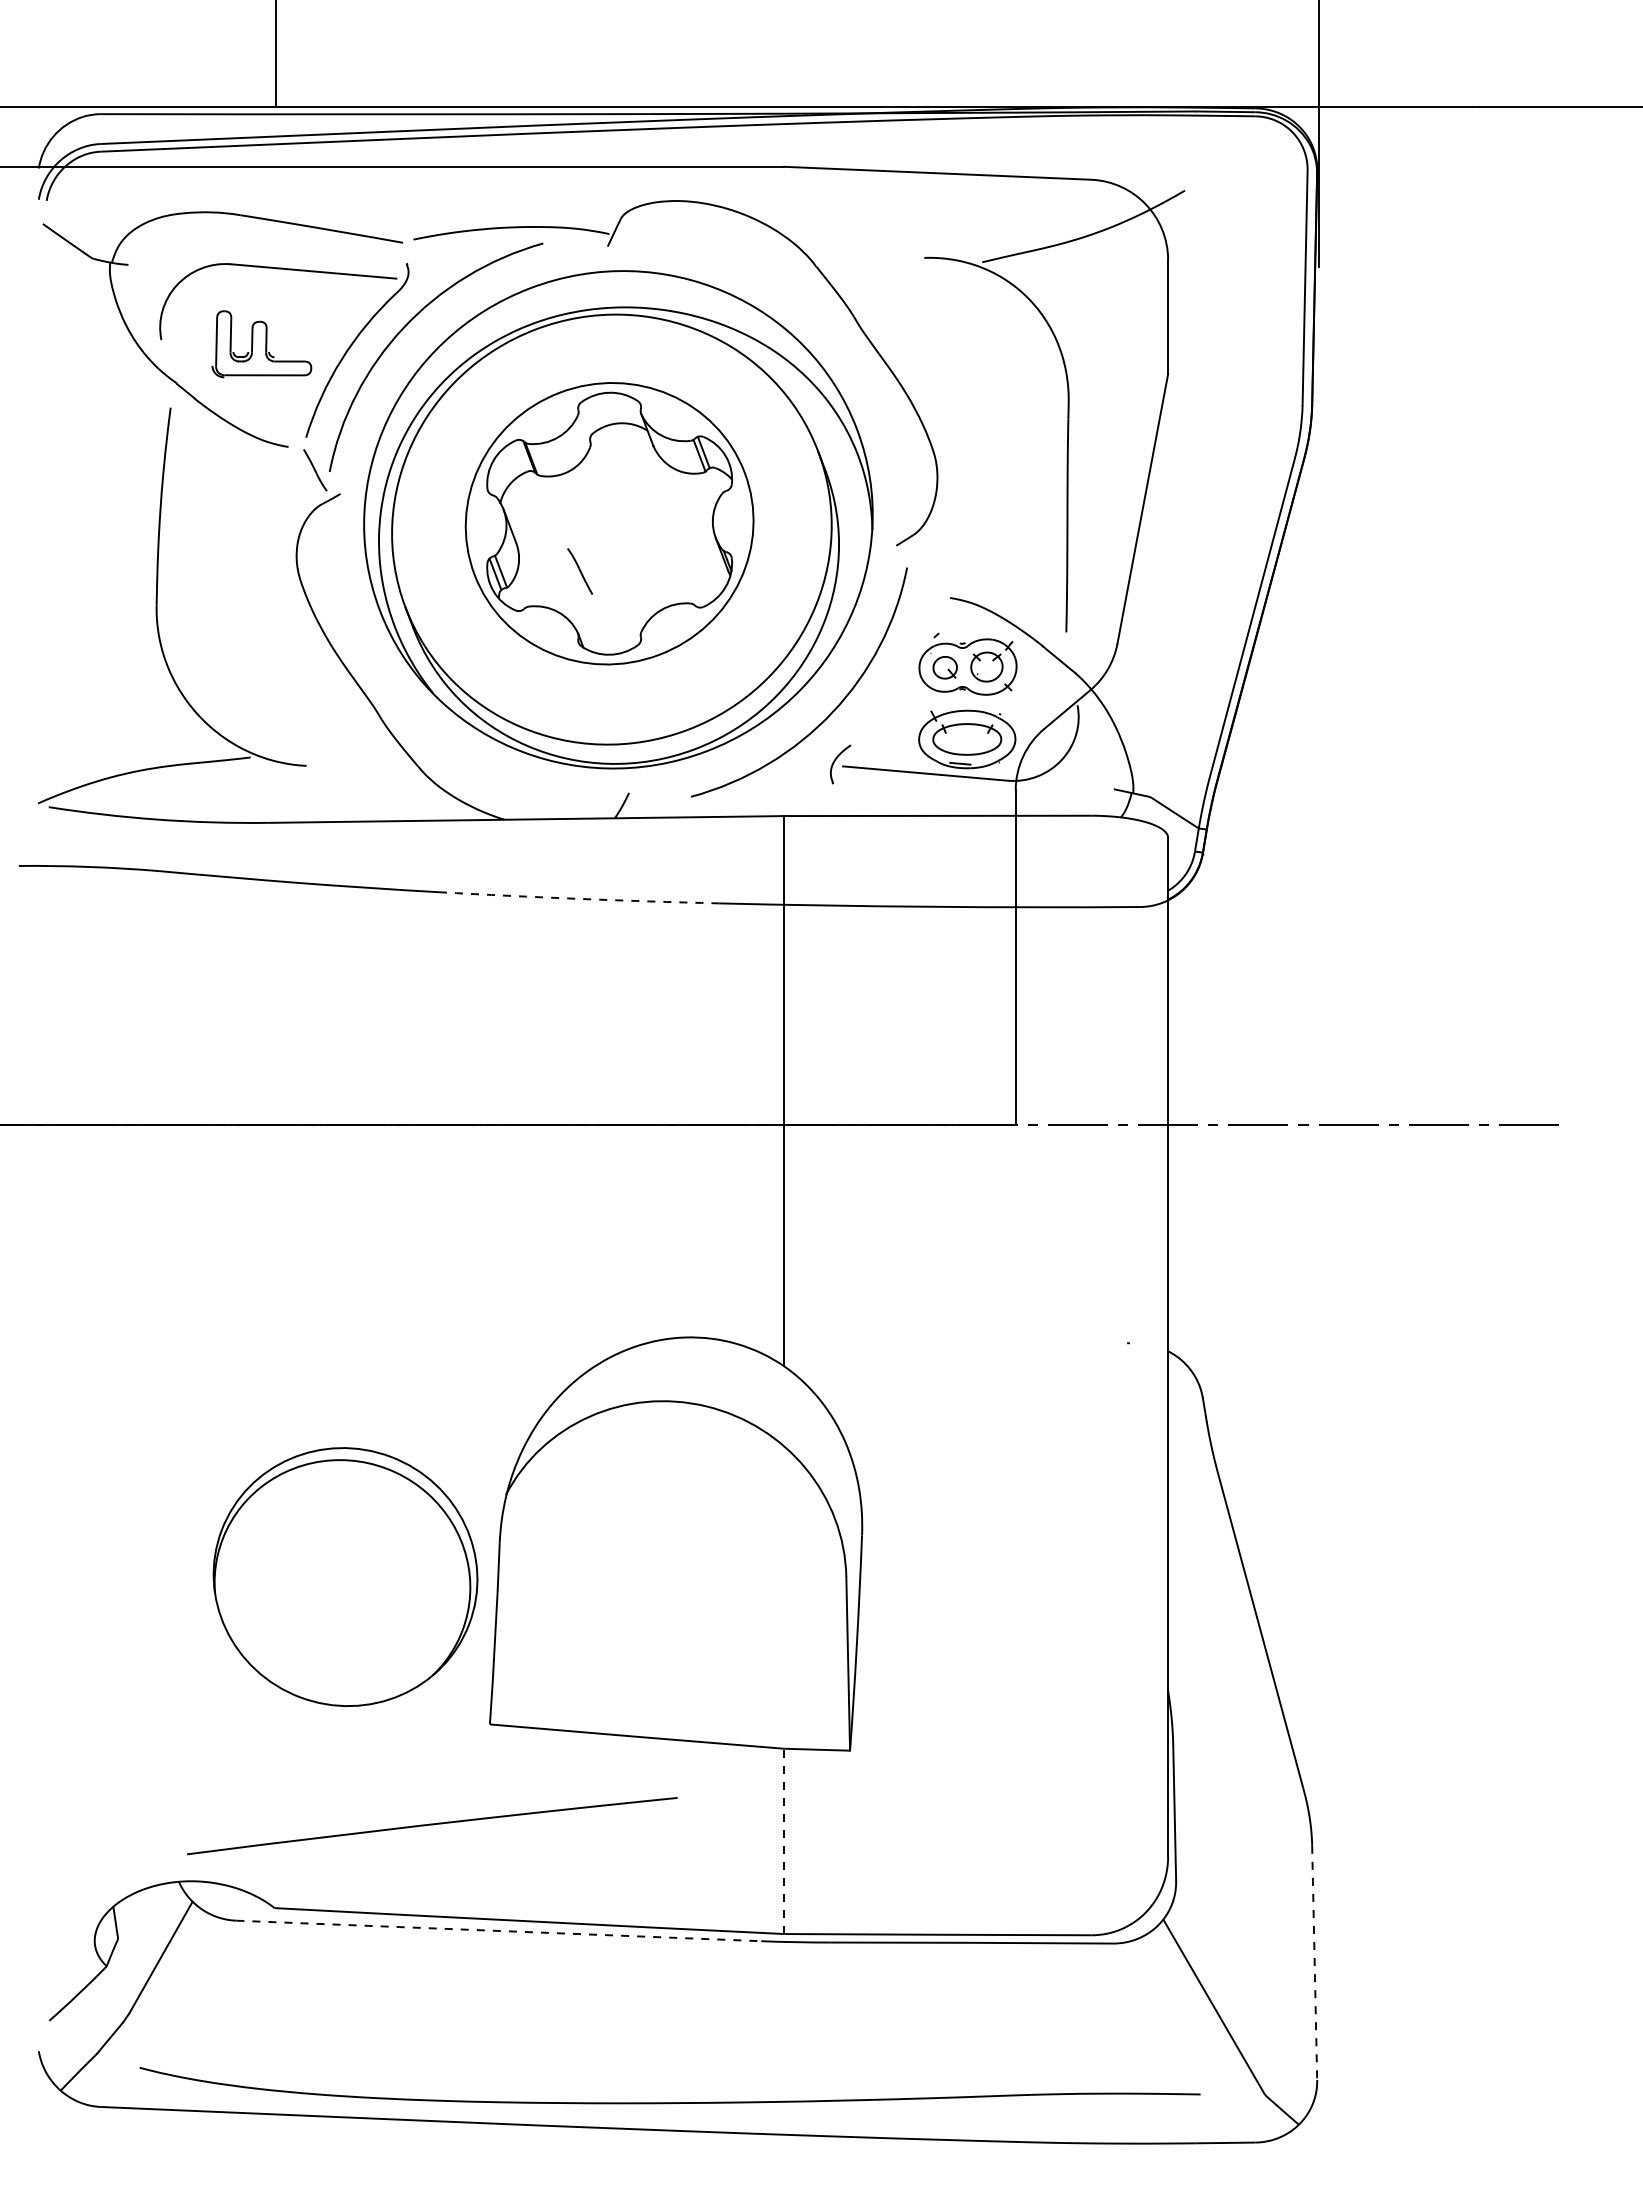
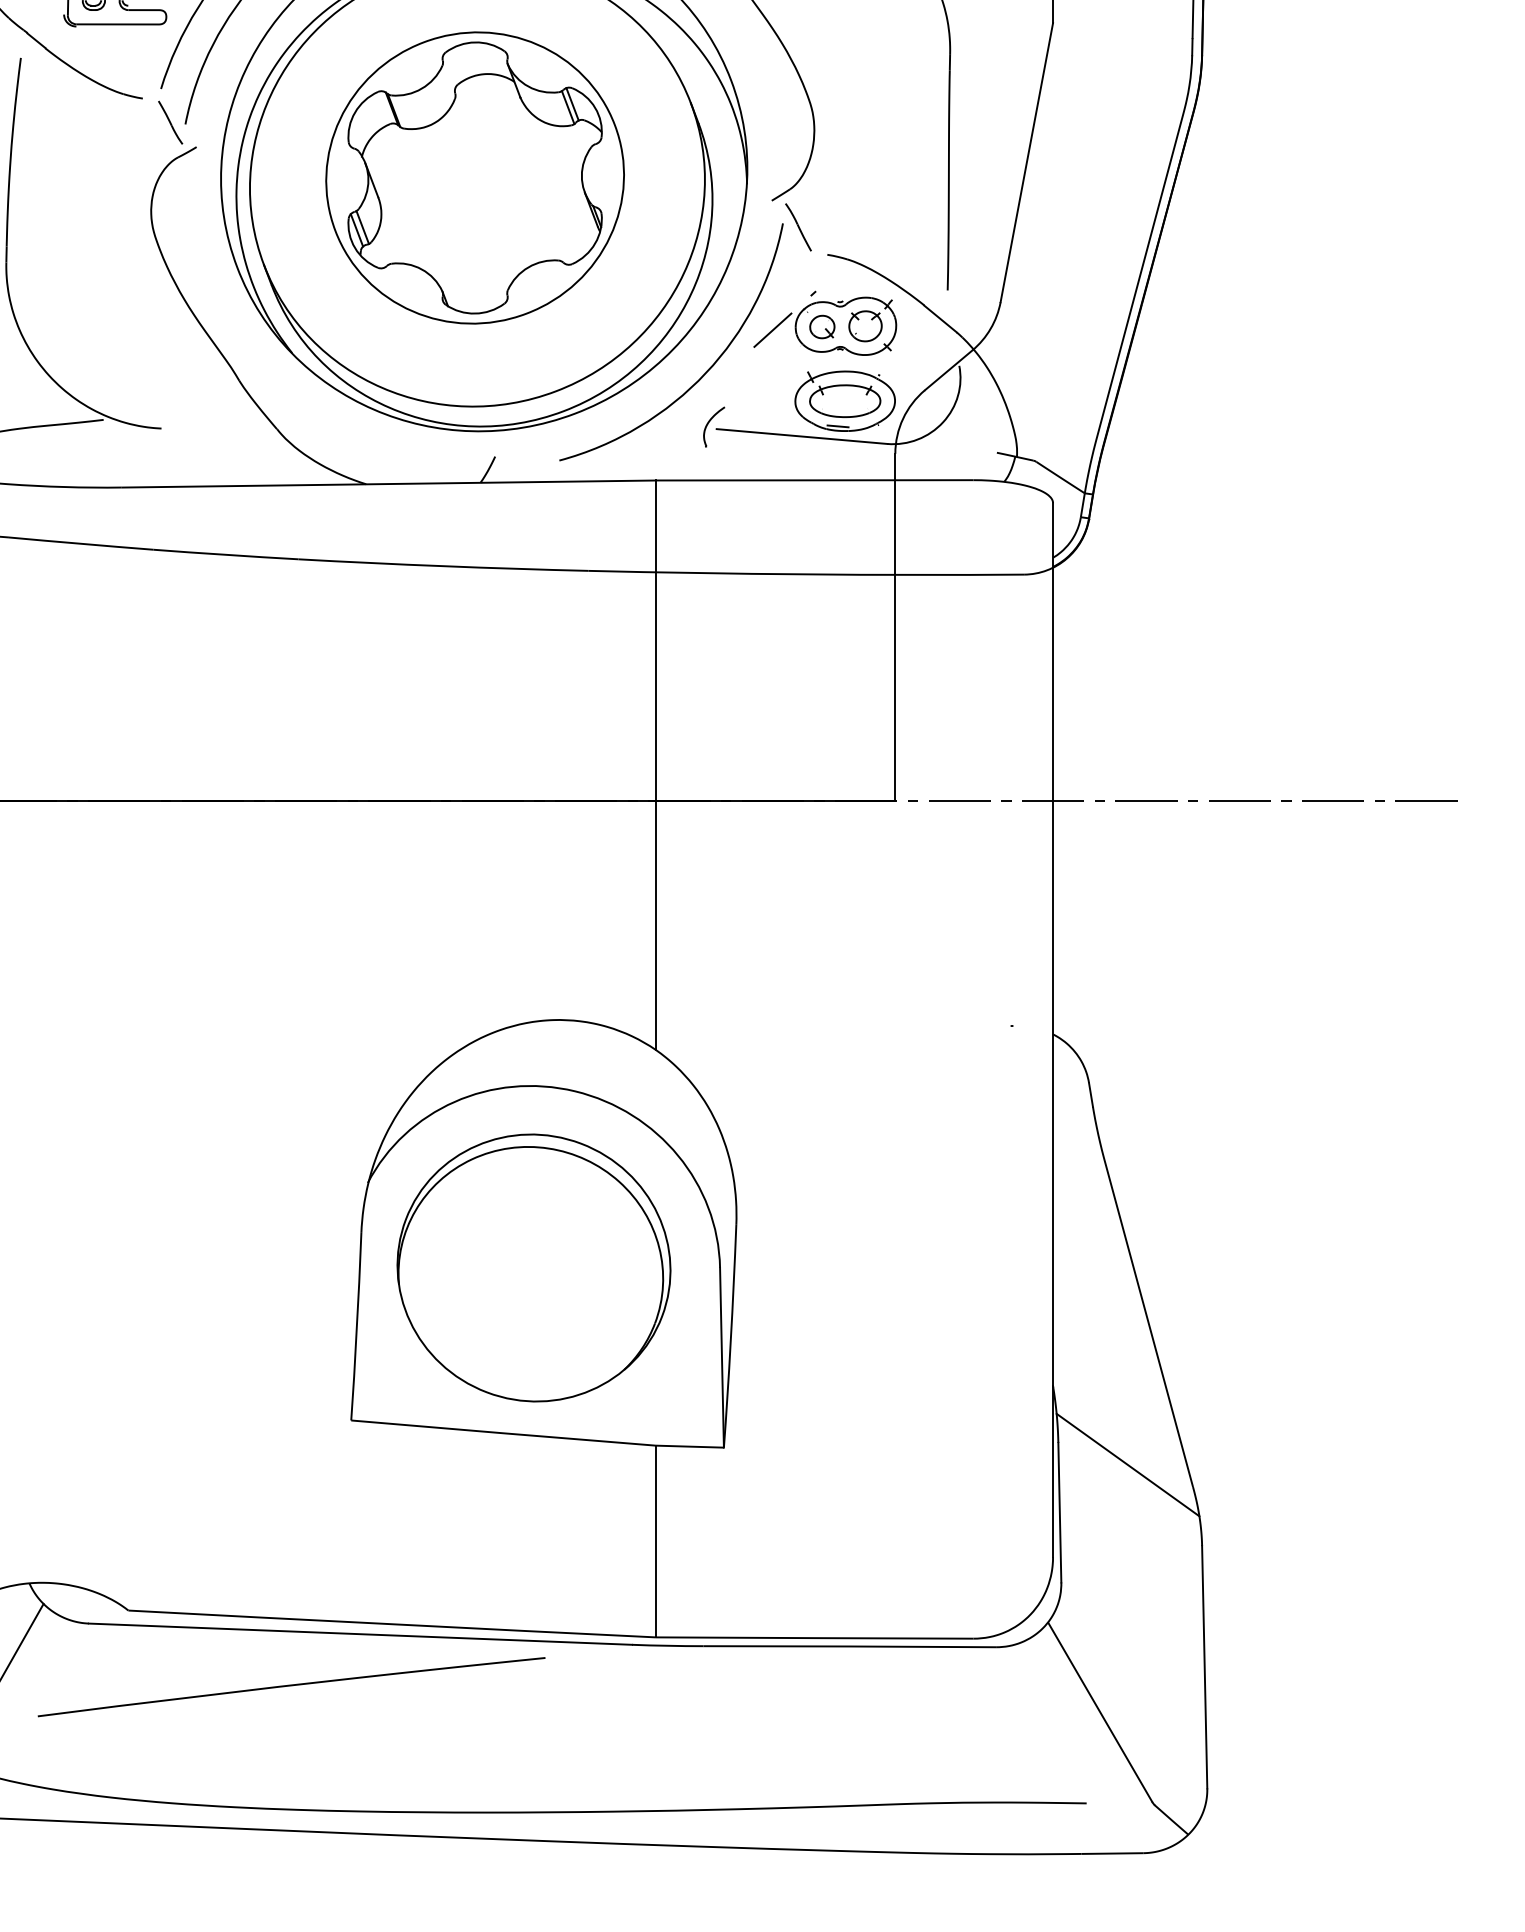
line: (579, 571) -> (797, 227), moved
line: (897, 670) -> (773, 329), added
arc: (579, 898) -> (443, 565), dashed -> solid
part: (345, 1576) -> (533, 1267), moved
line: (1240, 1767) -> (1127, 1465), added
curve: (432, 1825) -> (291, 1686), moved
line: (784, 1841) -> (656, 1541), dashed -> solid
line: (498, 1930) -> (360, 1633), dashed -> solid
line: (1314, 1963) -> (1204, 1667), dashed -> solid

